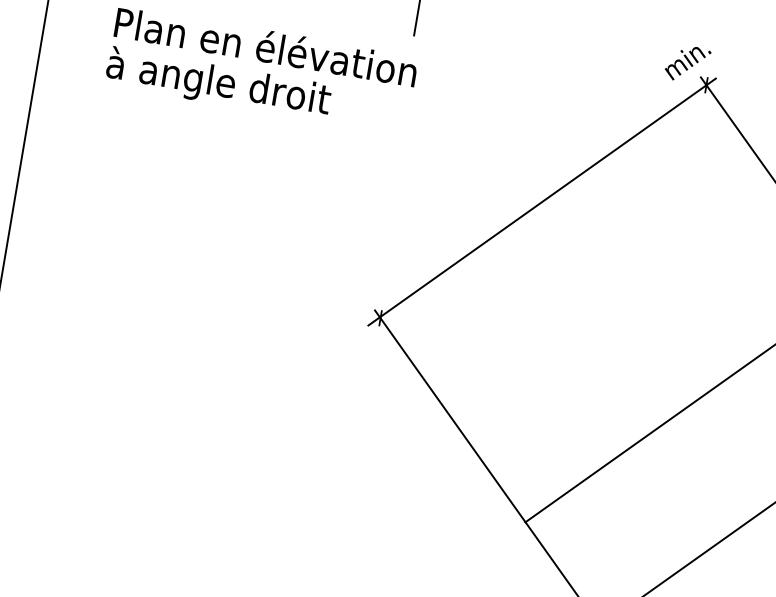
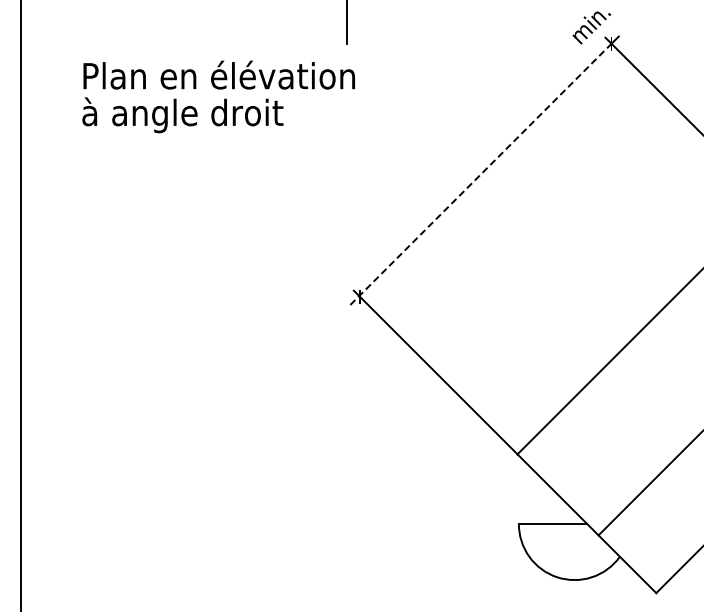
line: (536, 205) -> (480, 174), solid -> dashed

